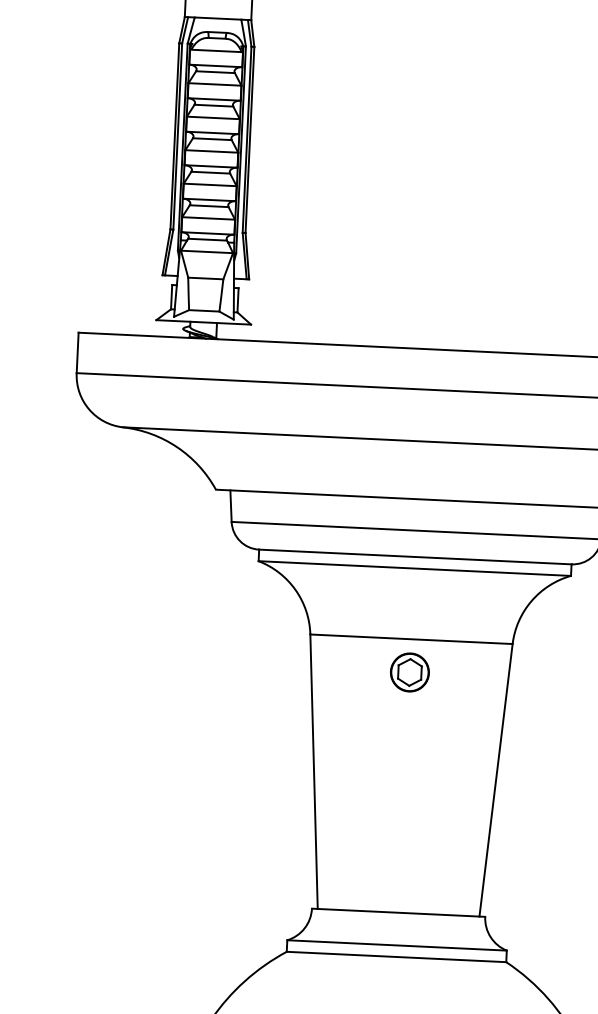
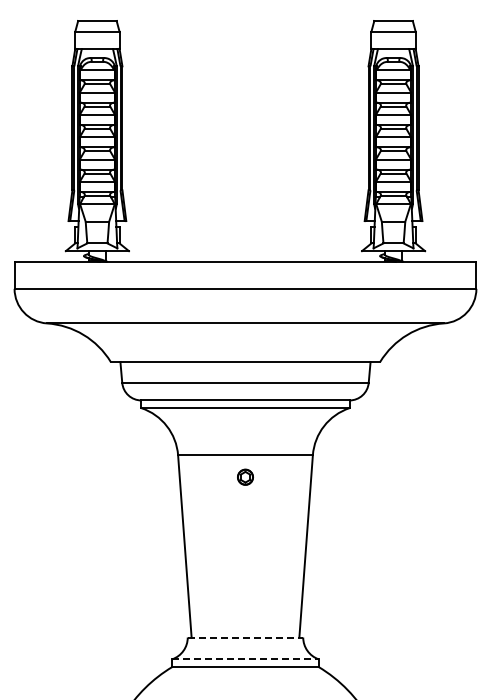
part: (409, 671) -> (245, 476), size x0.6
line: (398, 912) -> (245, 637), solid -> dashed
line: (397, 945) -> (245, 659), solid -> dashed

